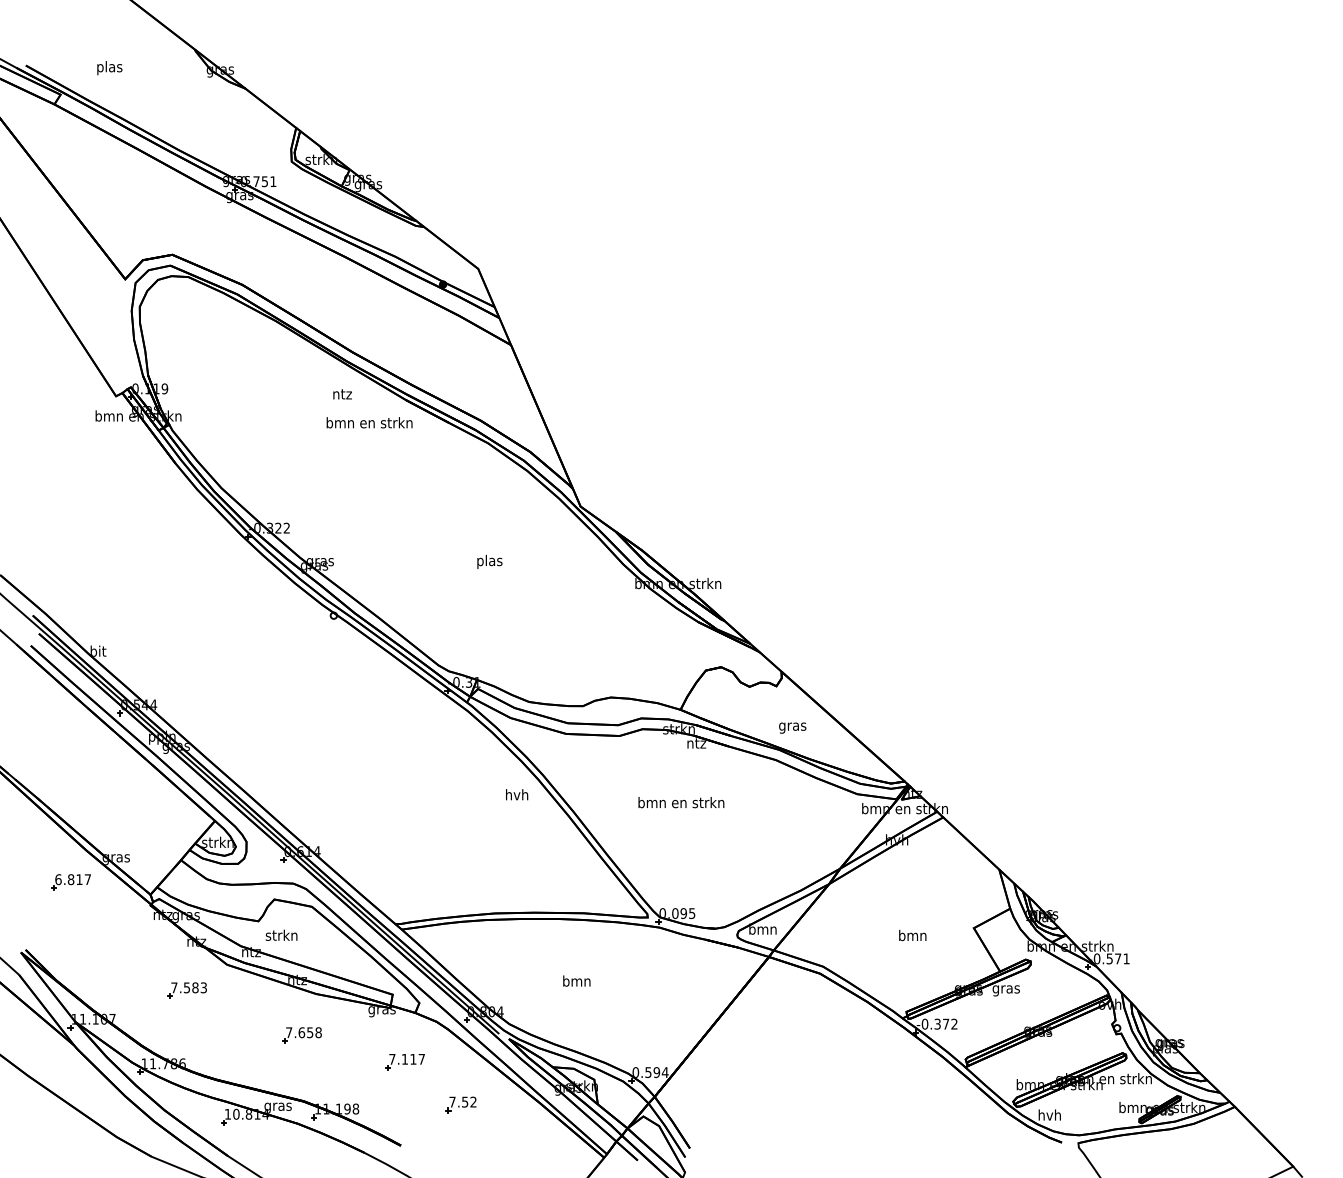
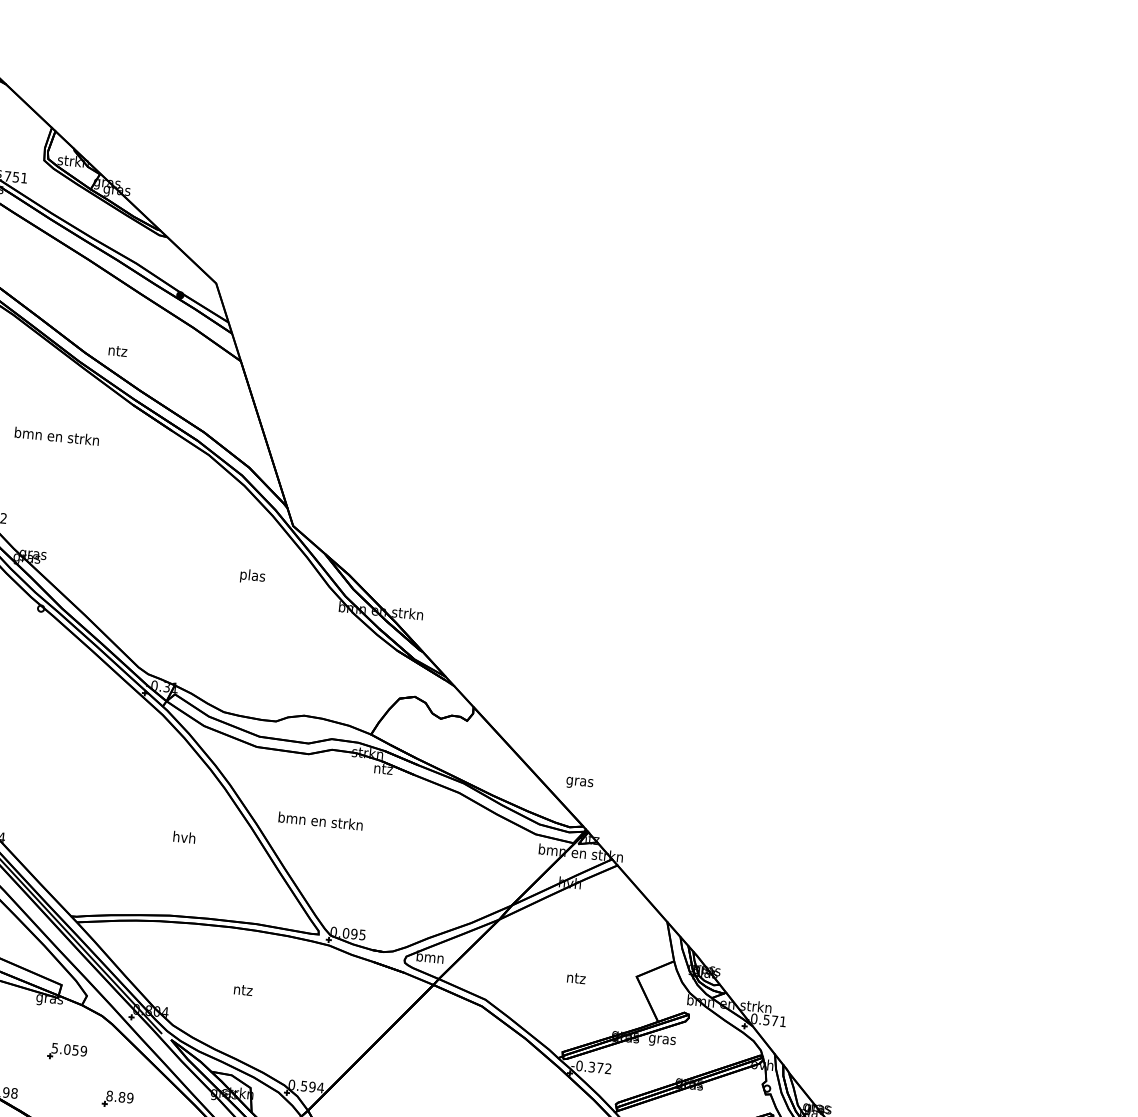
text: (342, 394) -> (117, 351), moved
text: (369, 422) -> (56, 436), moved
text: (489, 561) -> (252, 576), moved
text: (792, 727) -> (579, 782), moved
text: (517, 794) -> (184, 837), moved
text: (681, 802) -> (320, 821), moved
text: (912, 935) -> (575, 977), bmn -> ntz
text: (576, 980) -> (242, 989), bmn -> ntz
text: (407, 1058) -> (69, 1048), 7.117 -> 5.059
text: (462, 1101) -> (119, 1096), 7.52 -> 8.89

